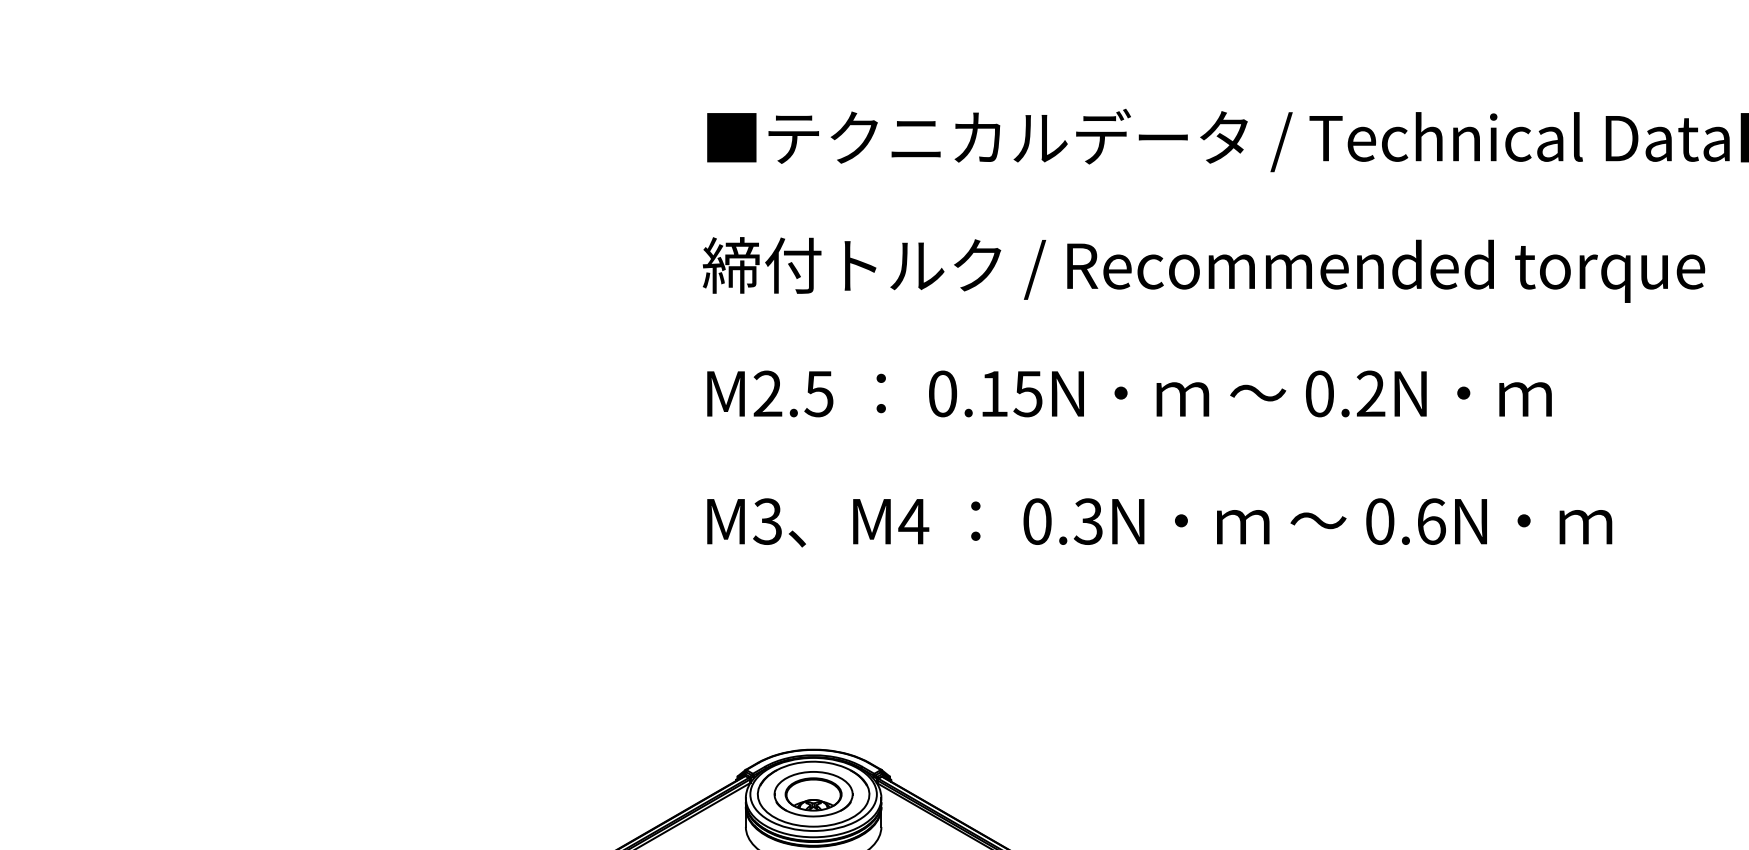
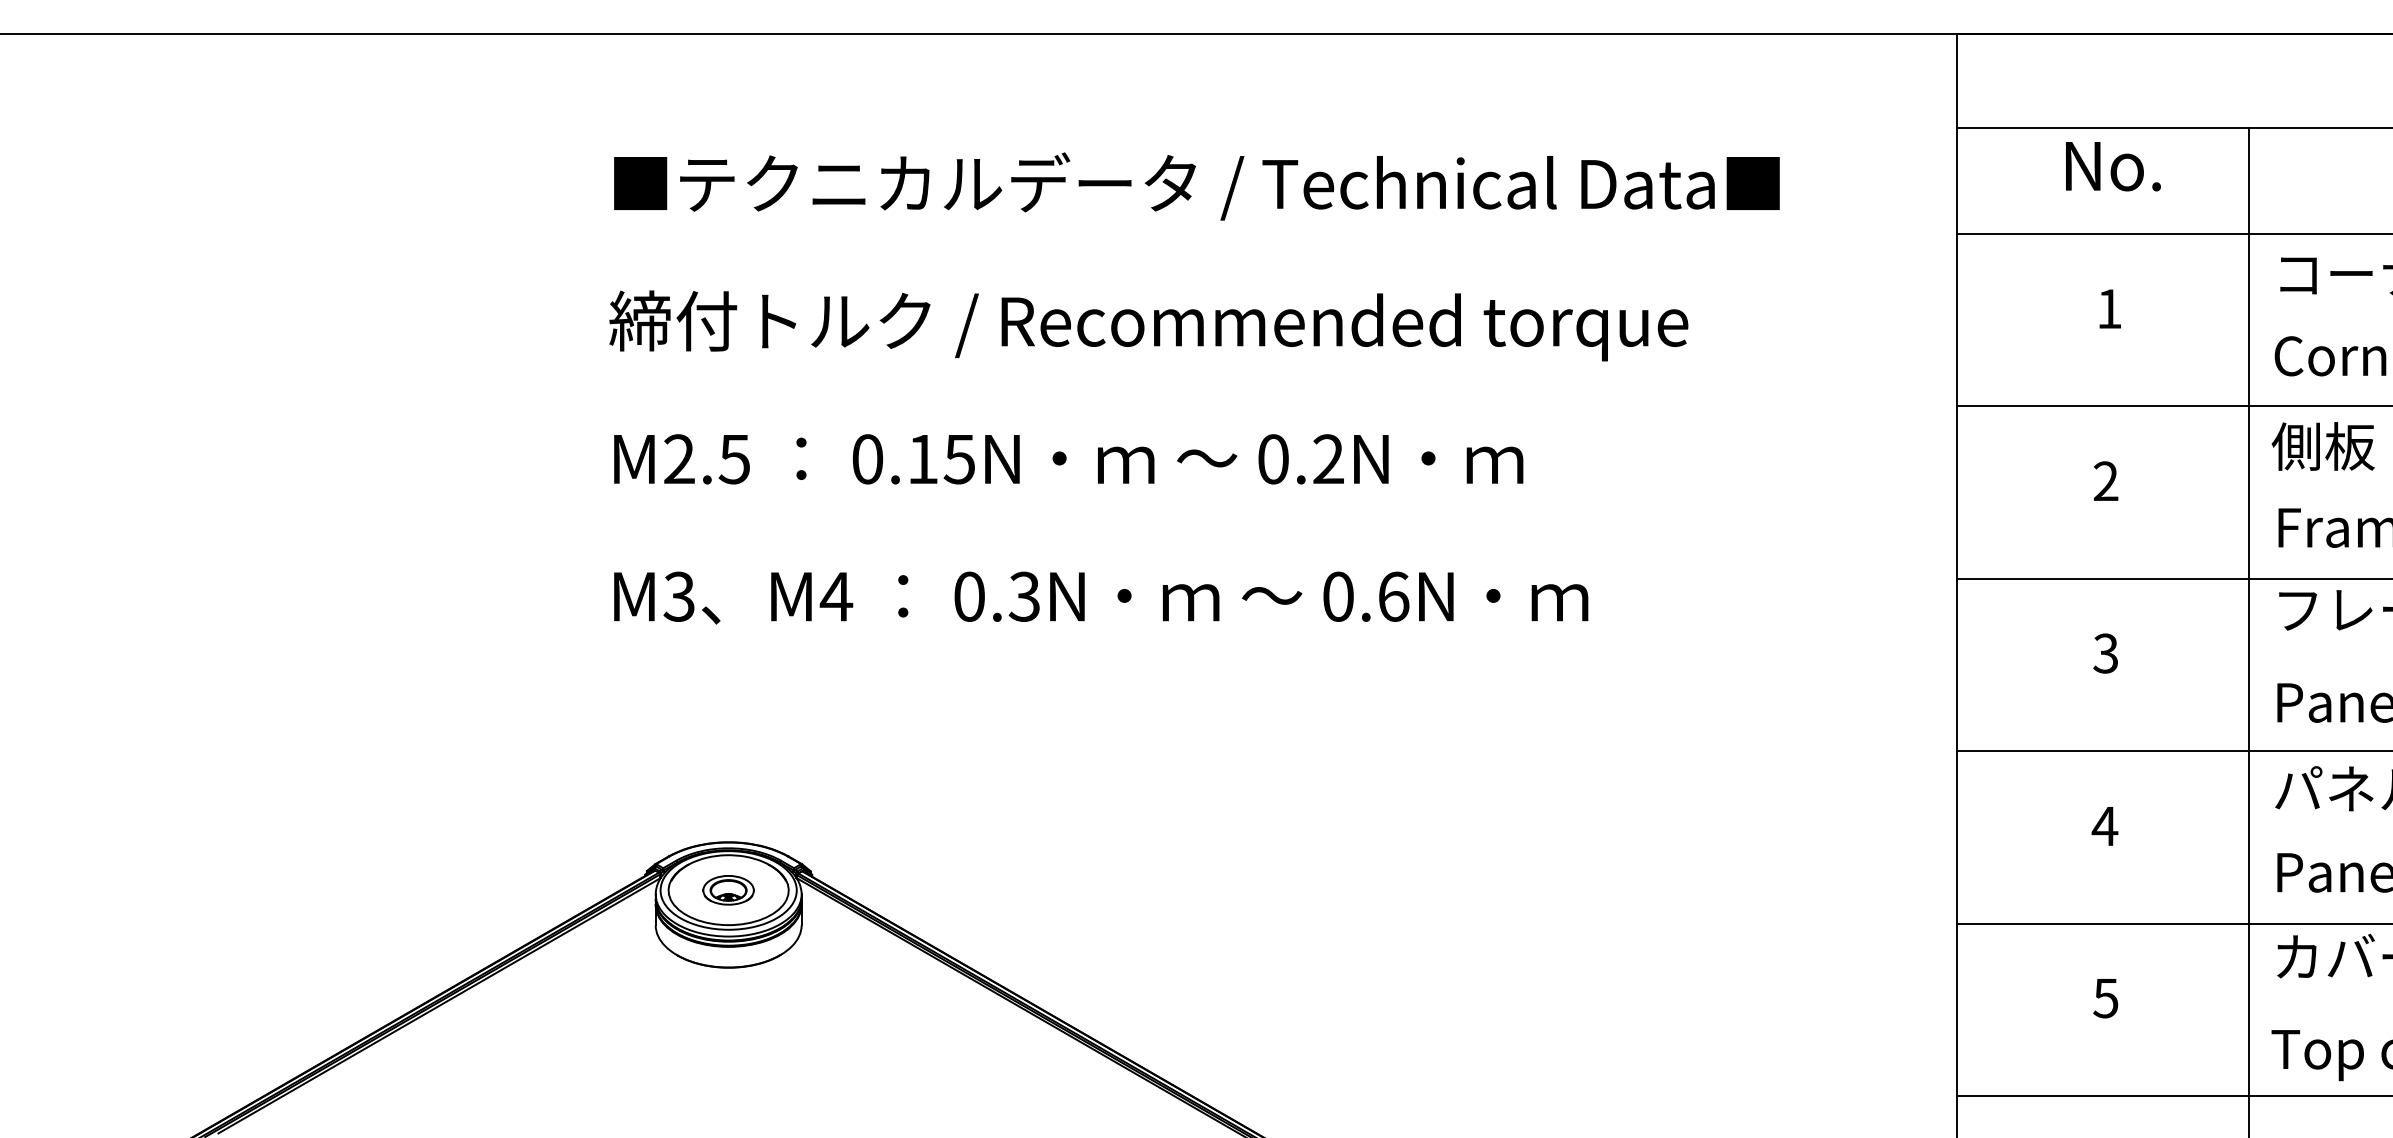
part: (813, 794) -> (728, 890), size x0.6

